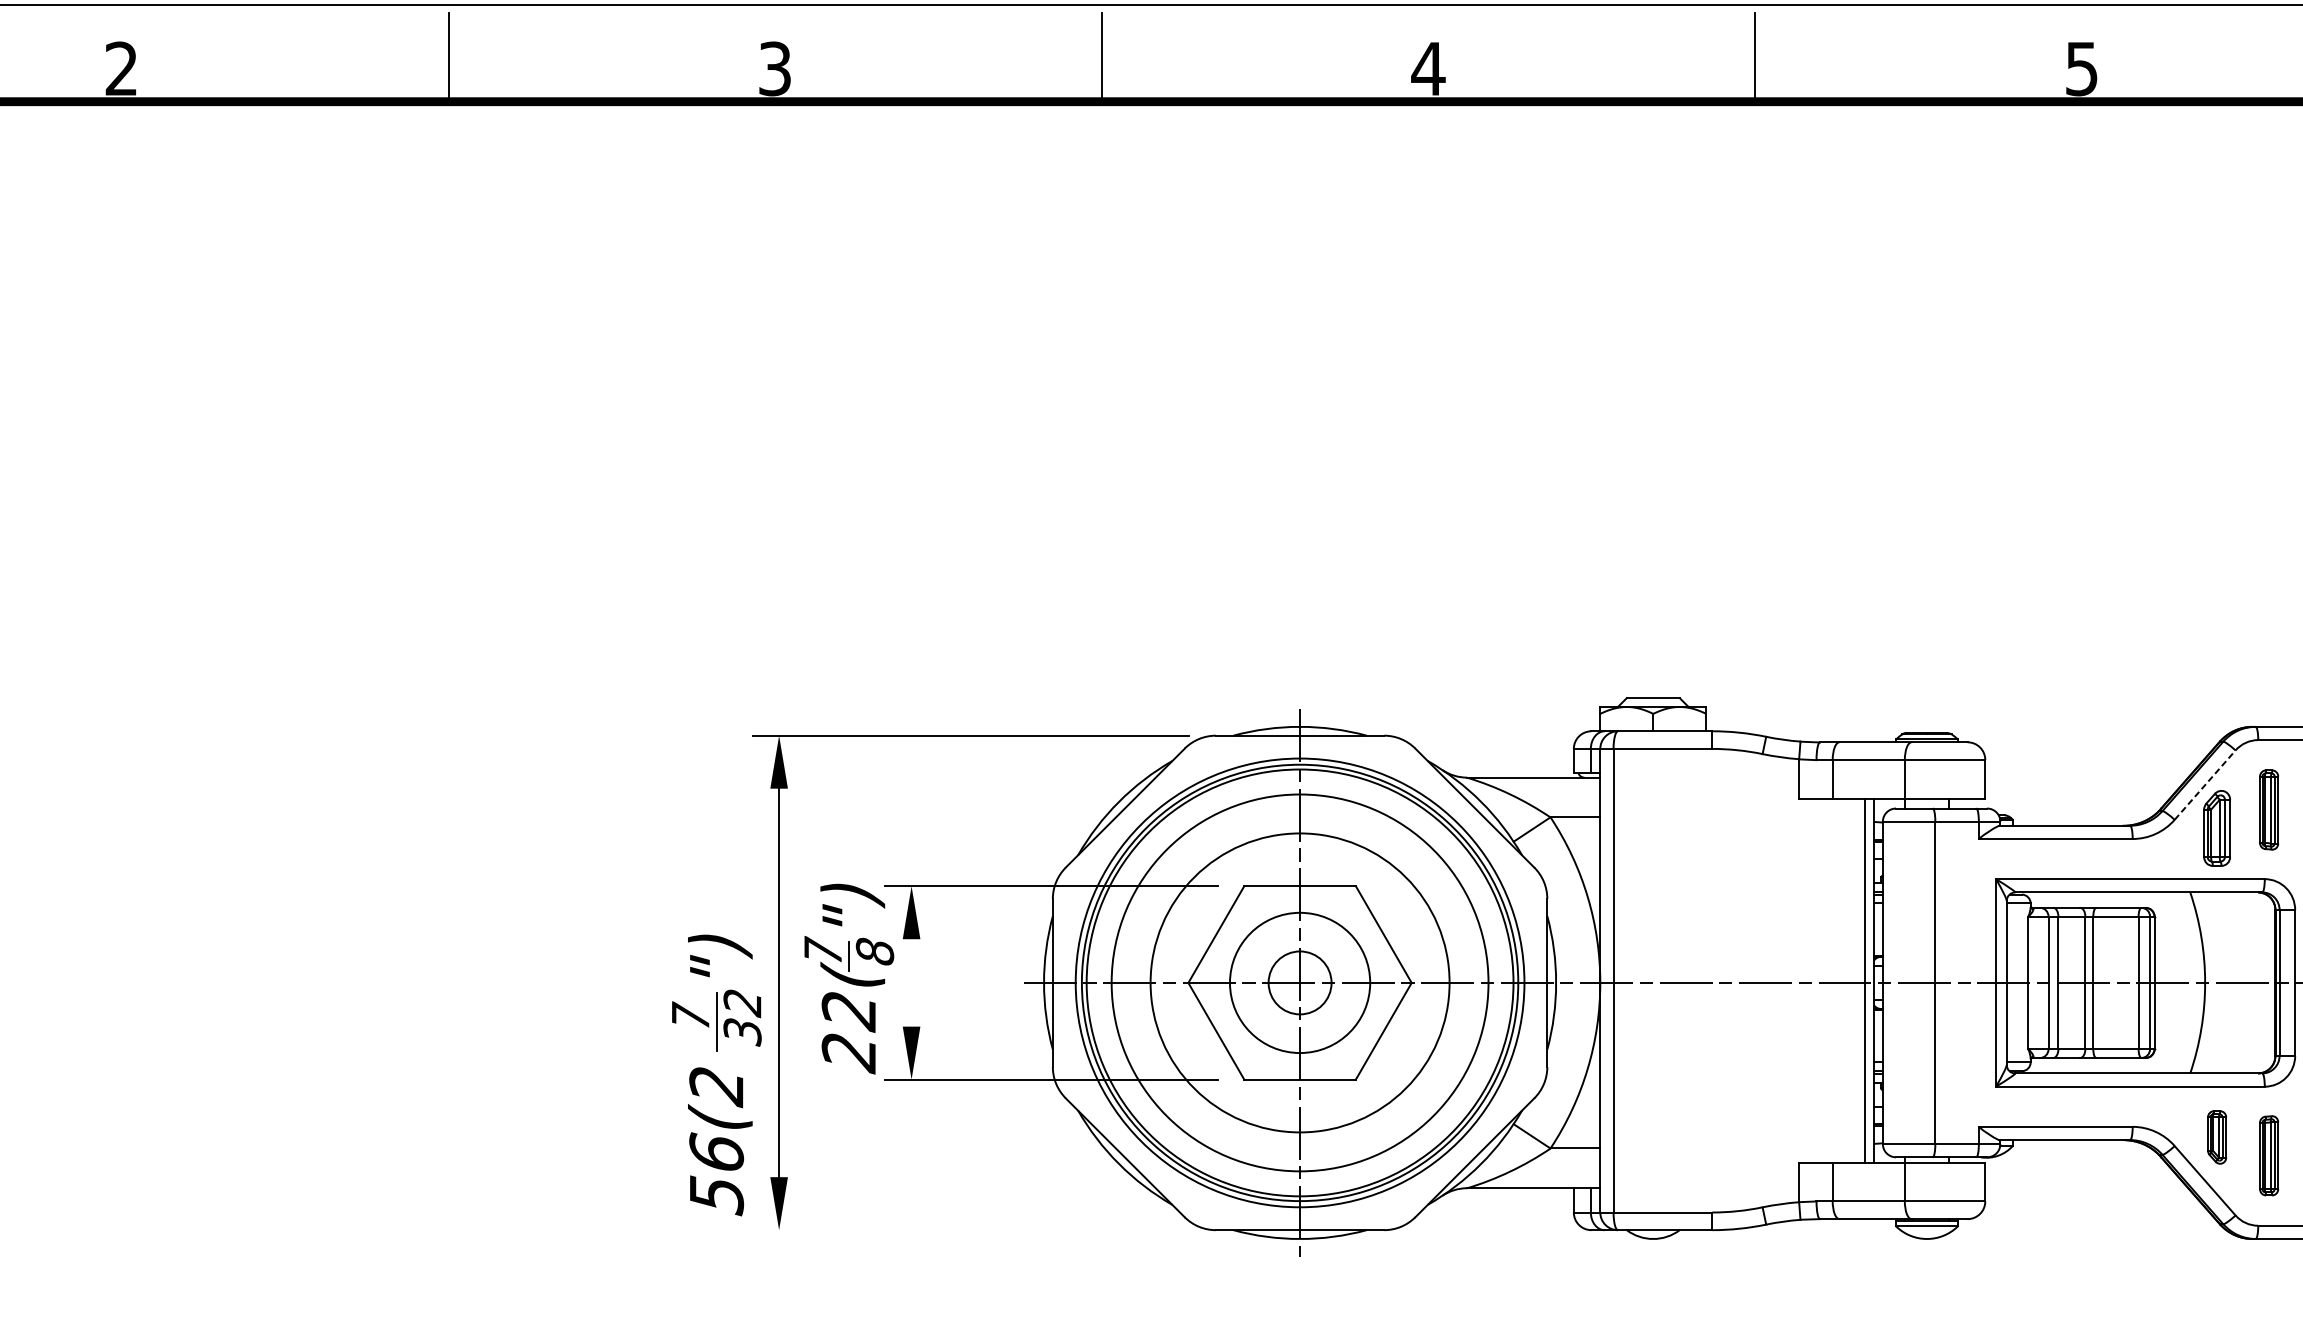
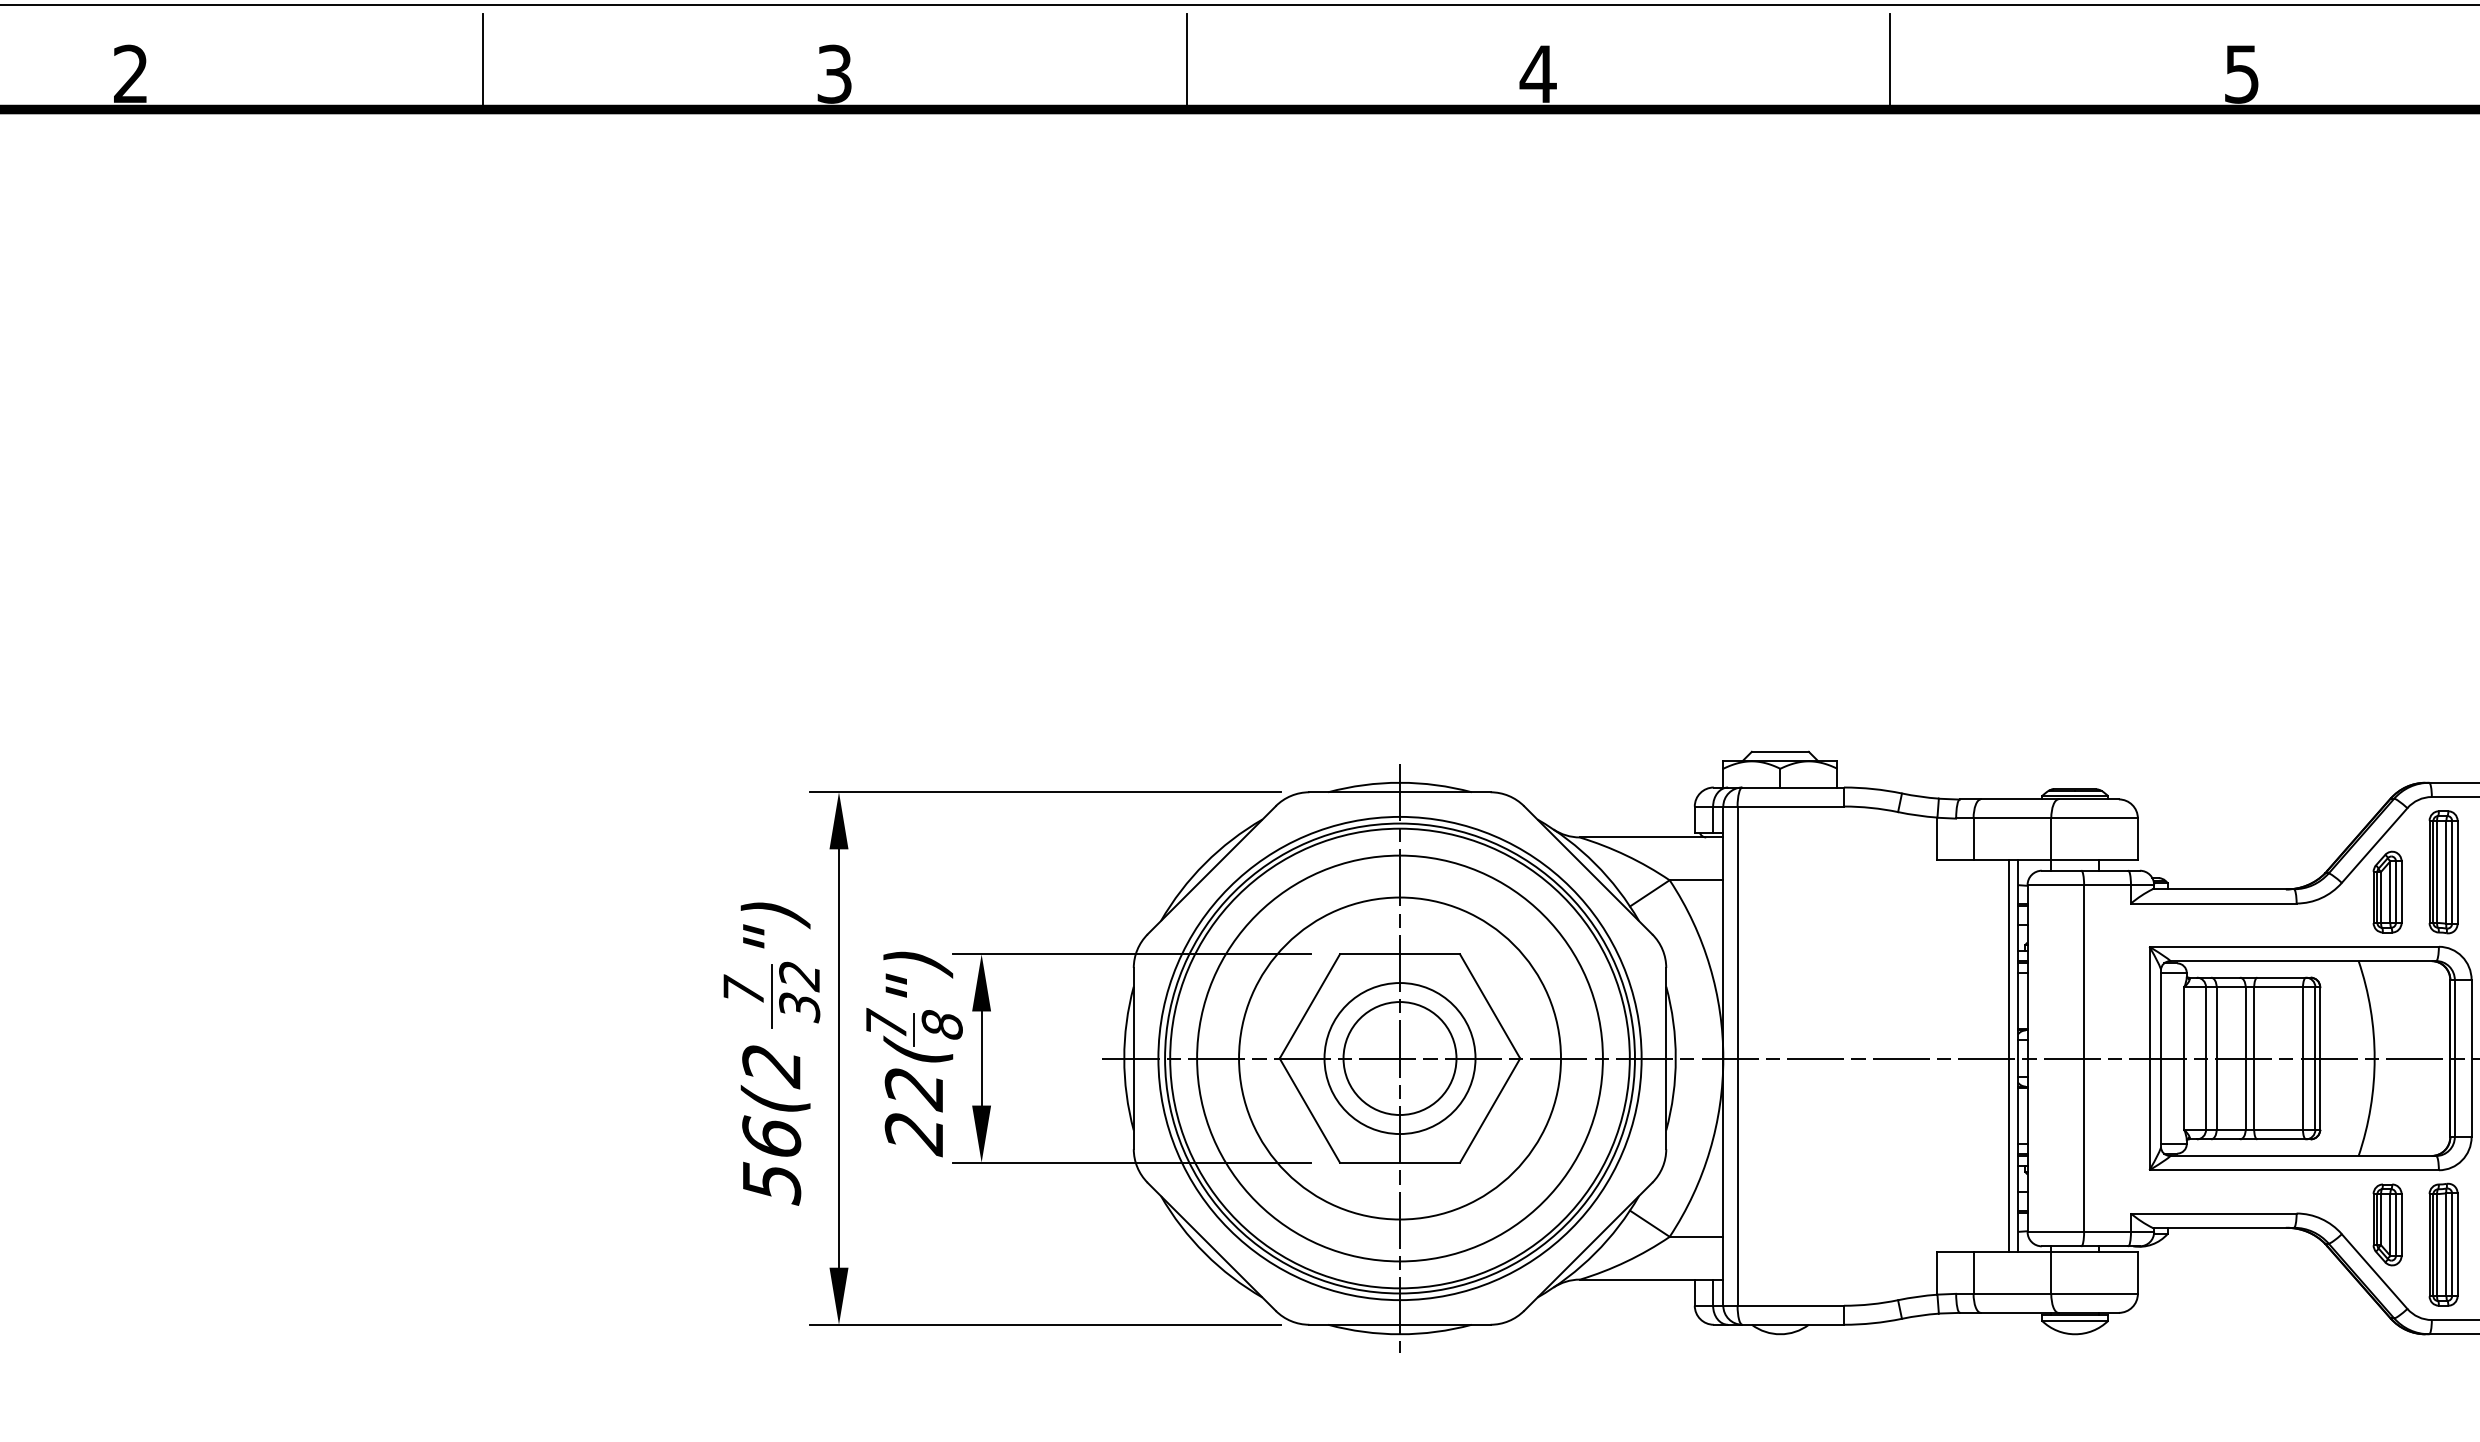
line: (2204, 785) -> (2374, 845), dashed -> solid
part: (2269, 810) -> (2443, 872), size x1.43
line: (911, 982) -> (981, 1058), added
circle: (1299, 982) -> (1399, 1058), size x1.67
part: (716, 1074) -> (771, 1053), moved
part: (2217, 1137) -> (2387, 1224), size x1.43
part: (2269, 1155) -> (2443, 1244), size x1.43
line: (970, 1229) -> (1045, 1324), added

